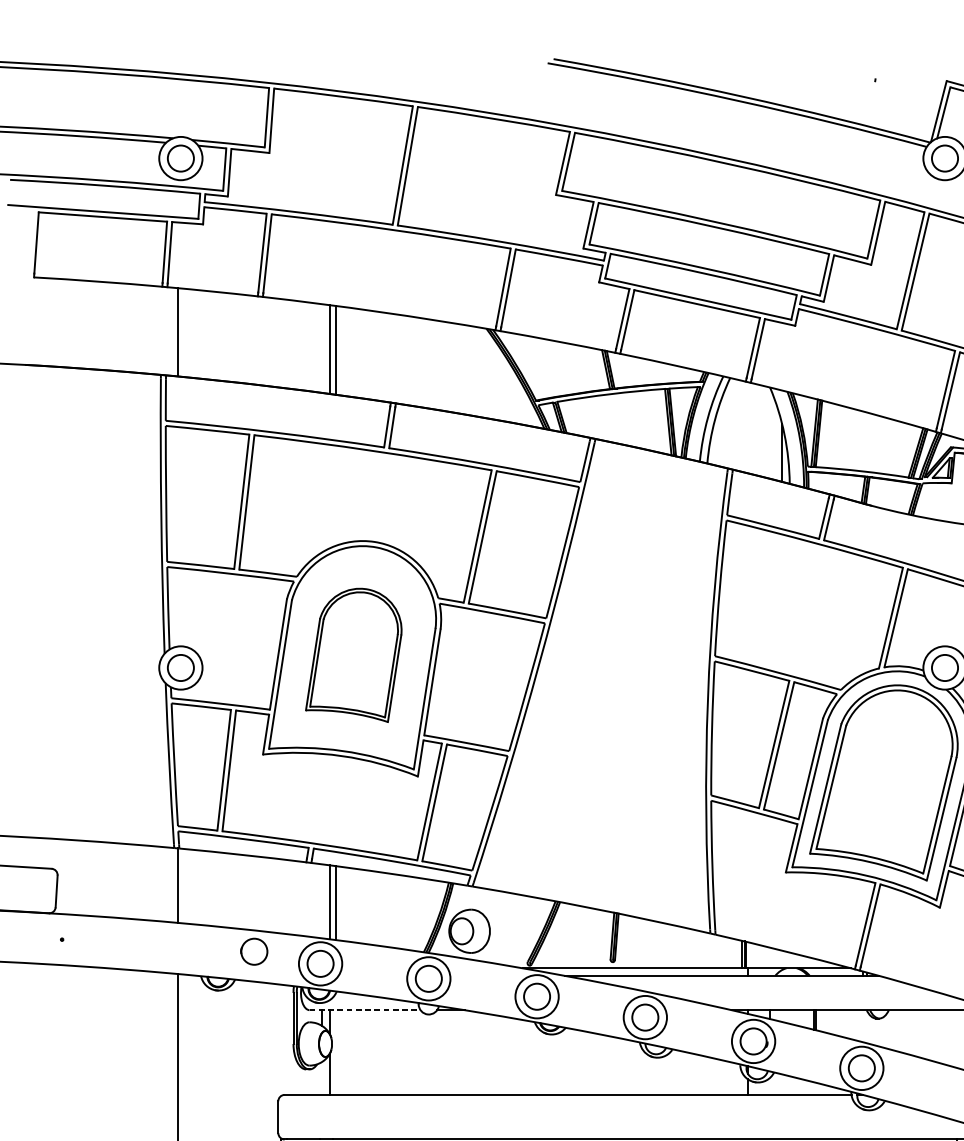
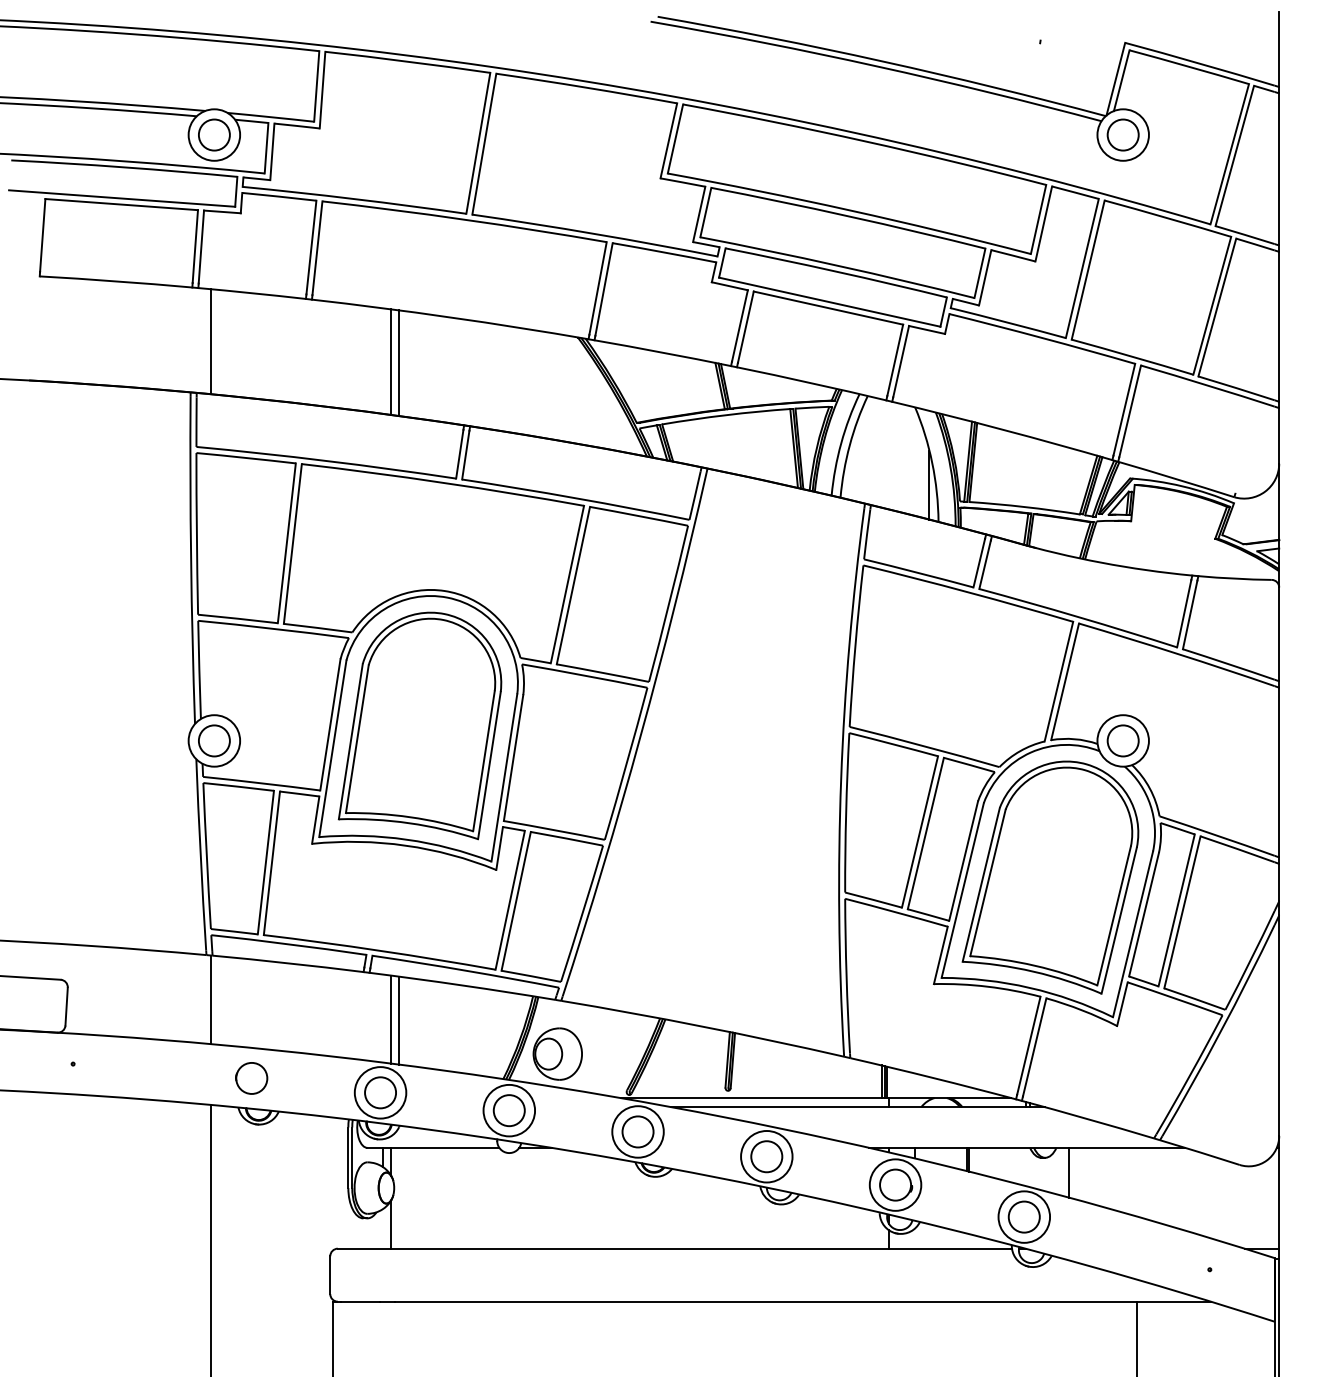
part: (353, 655) -> (419, 725), size x1.43
circle: (254, 951) -> (251, 1078), moved
line: (365, 1009) -> (433, 1147), dashed -> solid
line: (899, 1030) -> (1068, 1172), added

